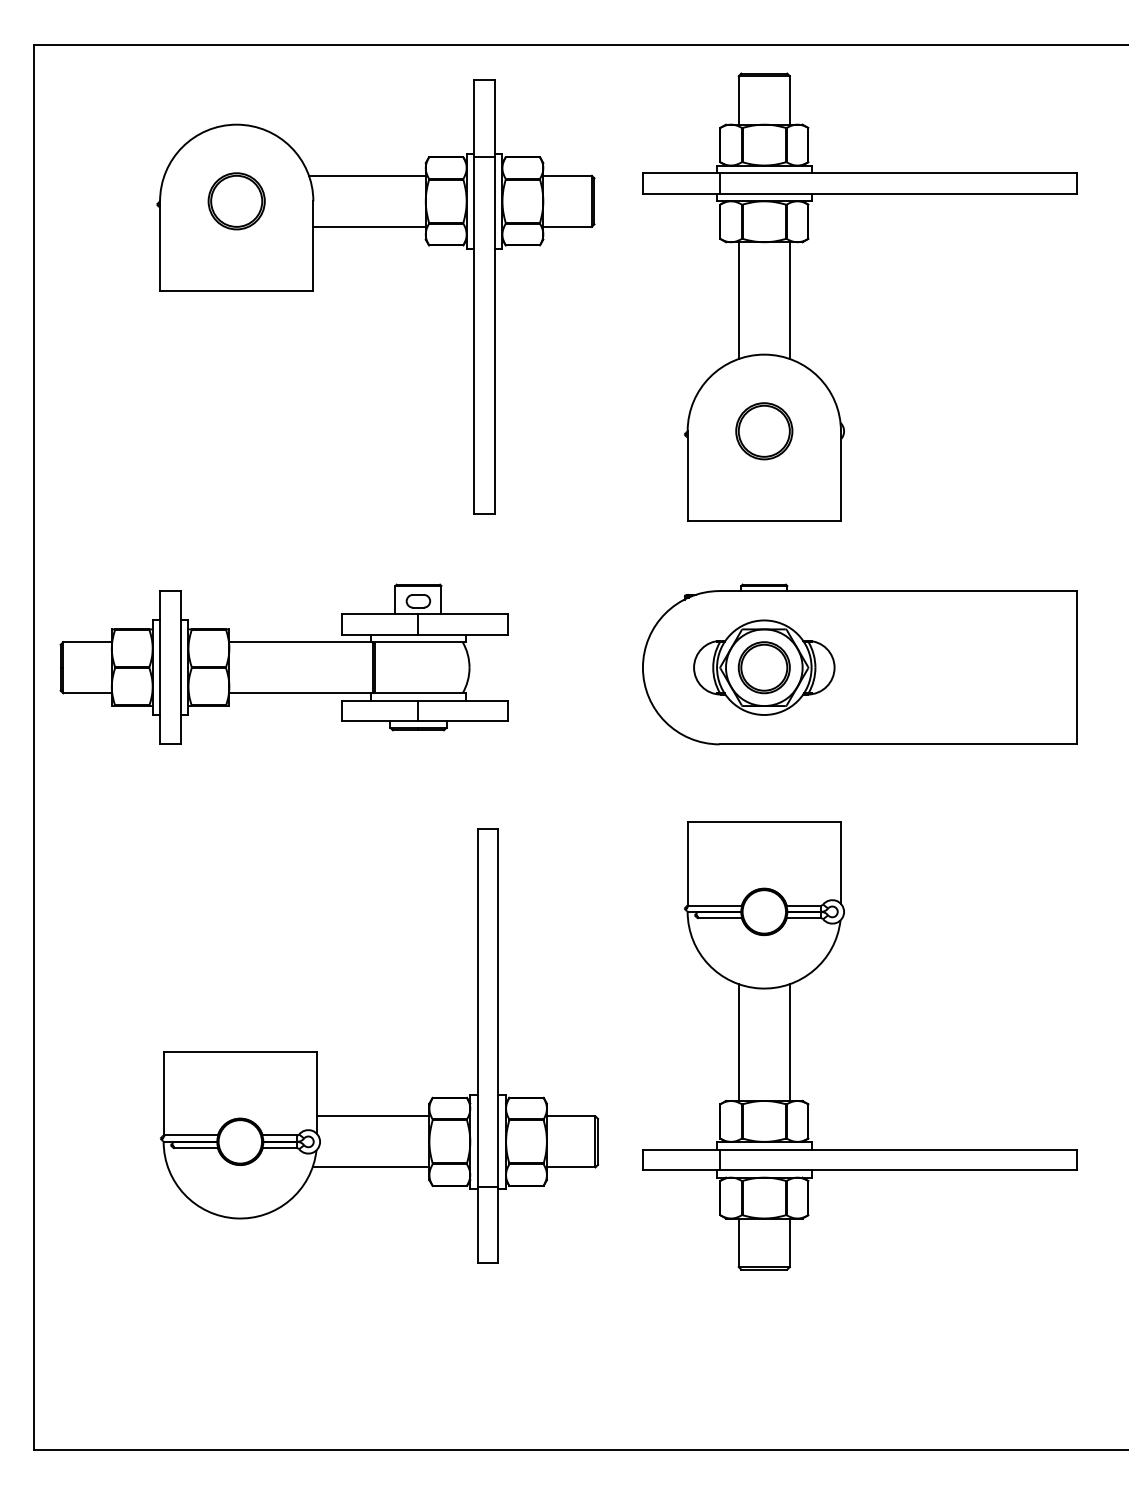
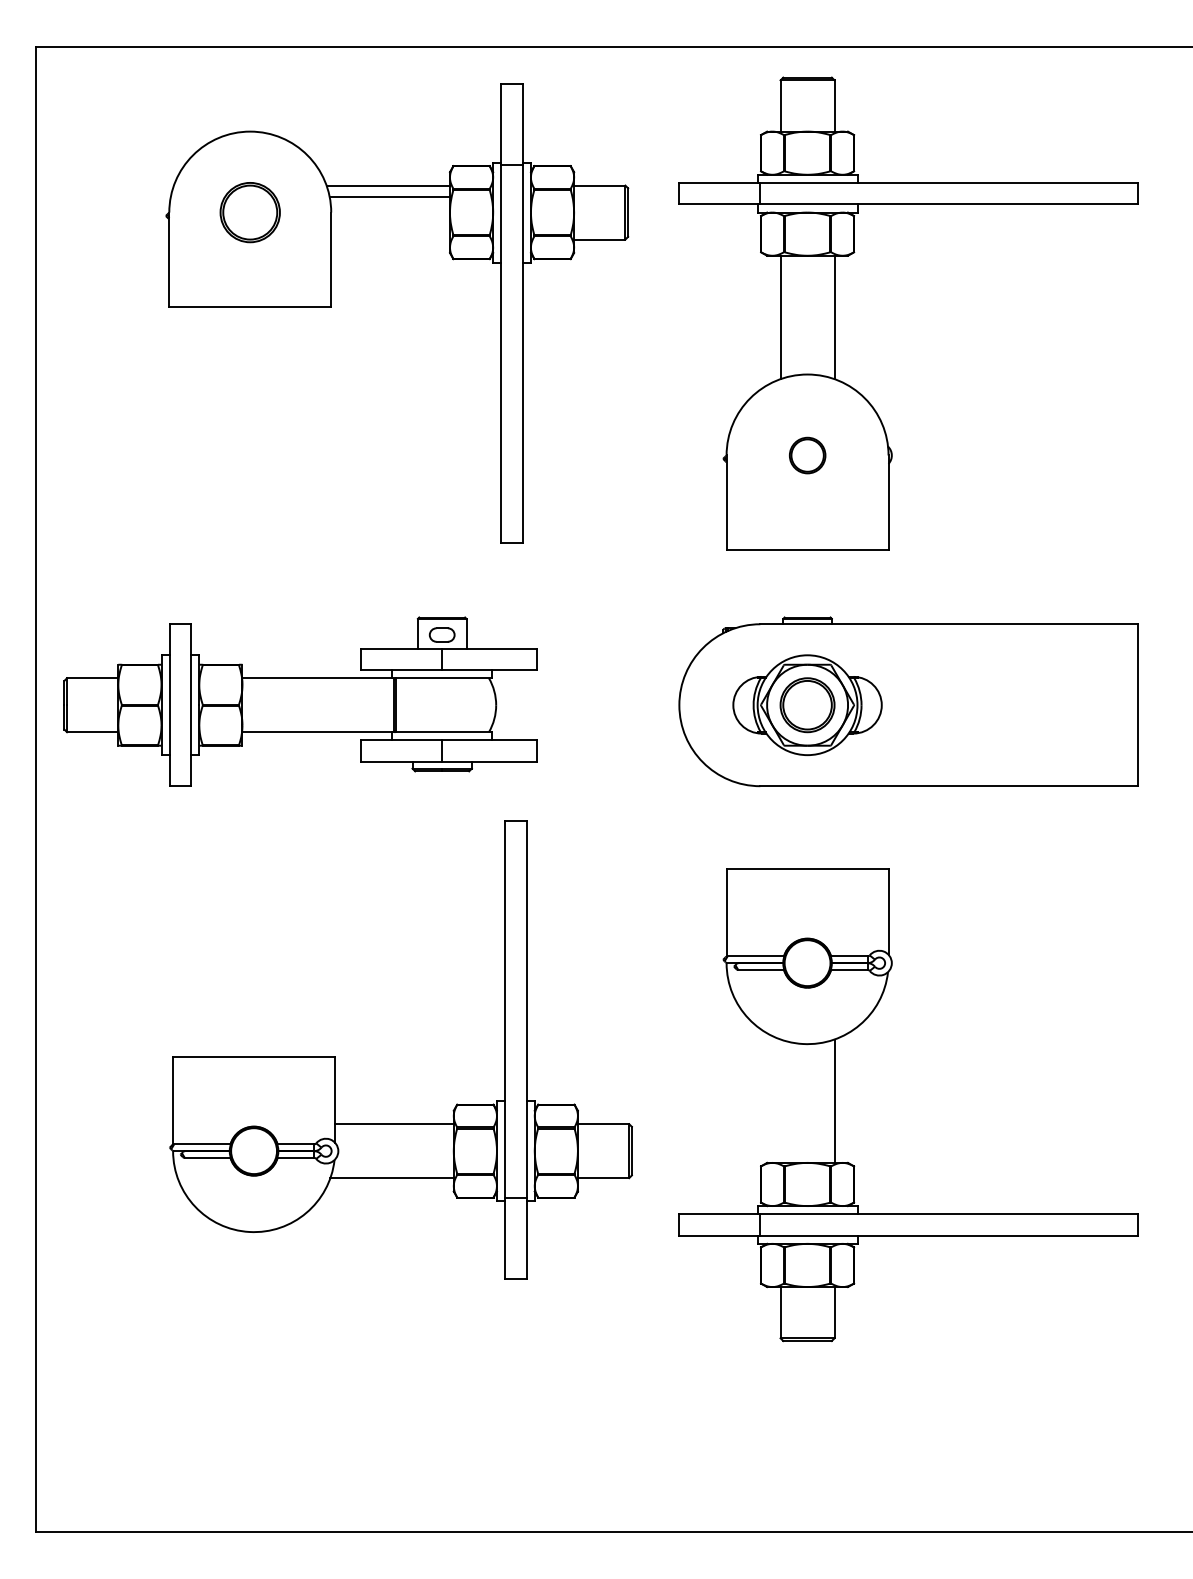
line: (369, 226) -> (390, 196), moved
part: (764, 431) -> (807, 455), size x0.6
line: (738, 1042) -> (780, 1101), removed
part: (317, 1051) -> (335, 1055), moved

